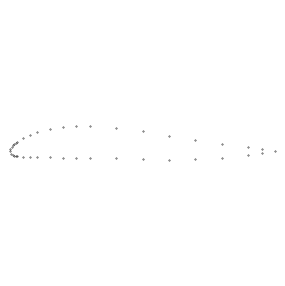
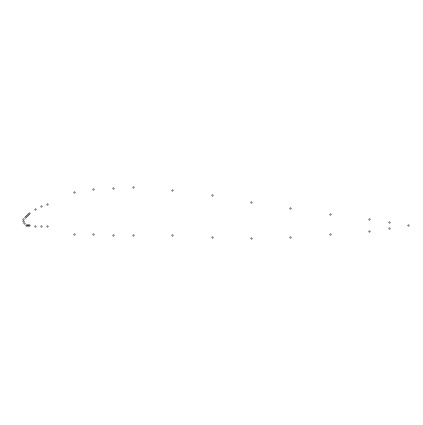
part: (23, 144) -> (34, 214), size x0.6

